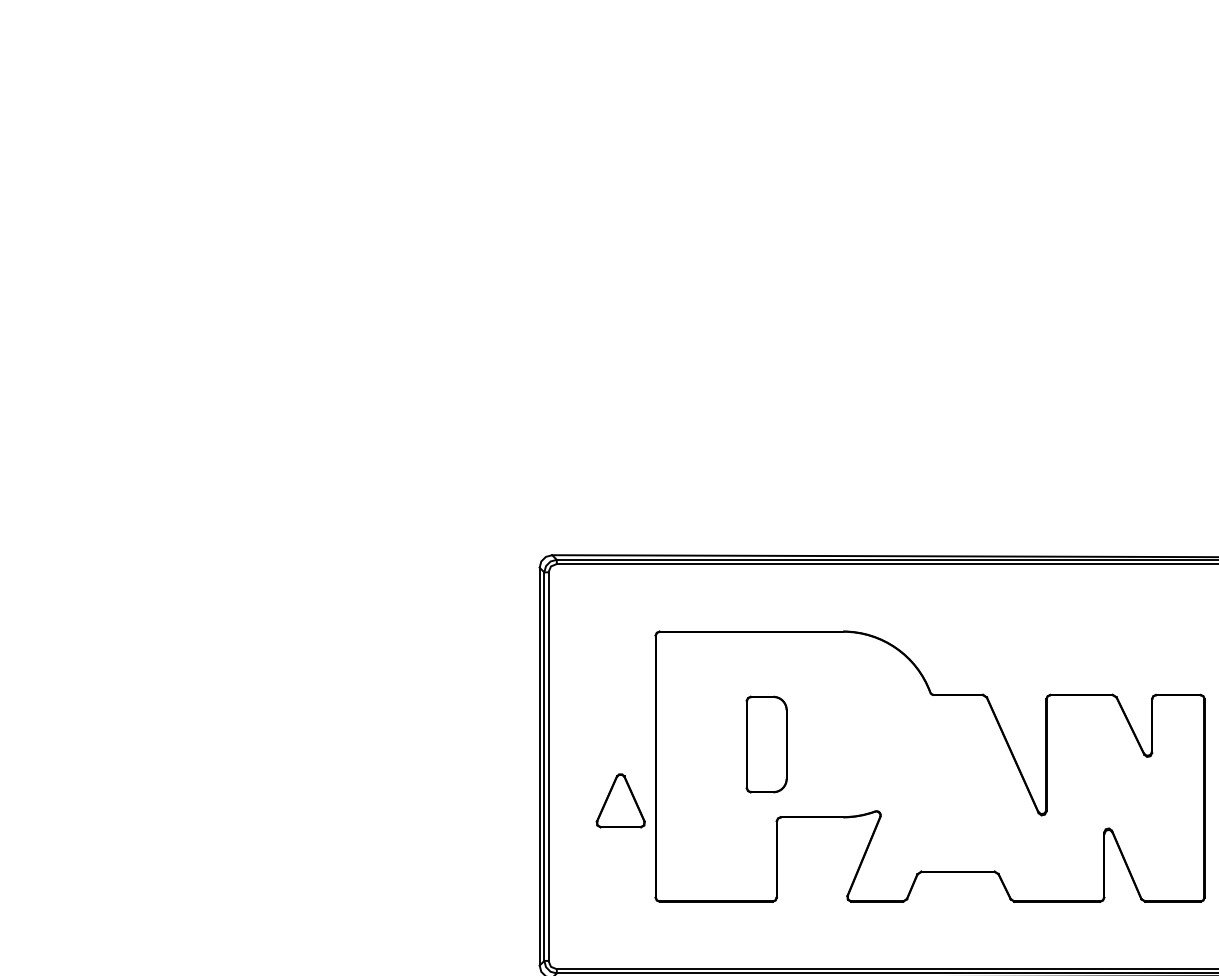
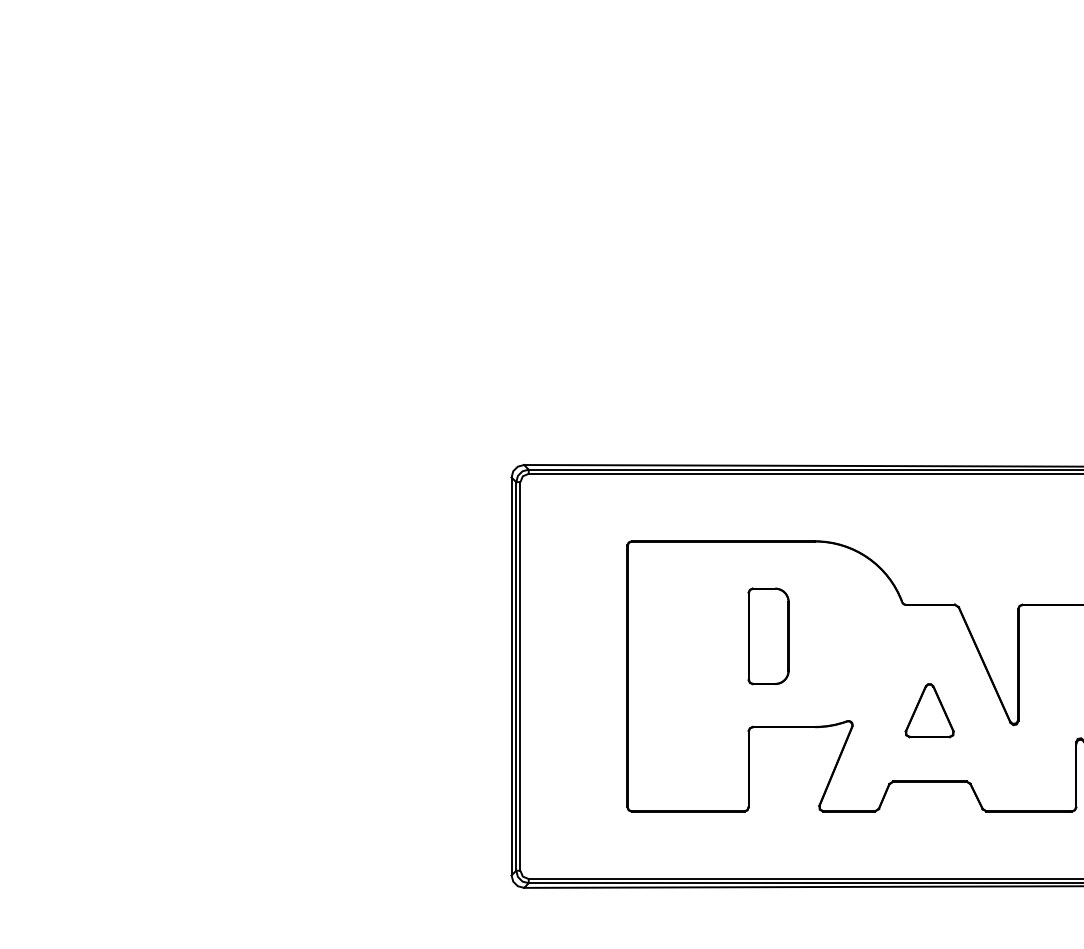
part: (766, 744) -> (768, 636), moved
part: (620, 800) -> (929, 710), moved

